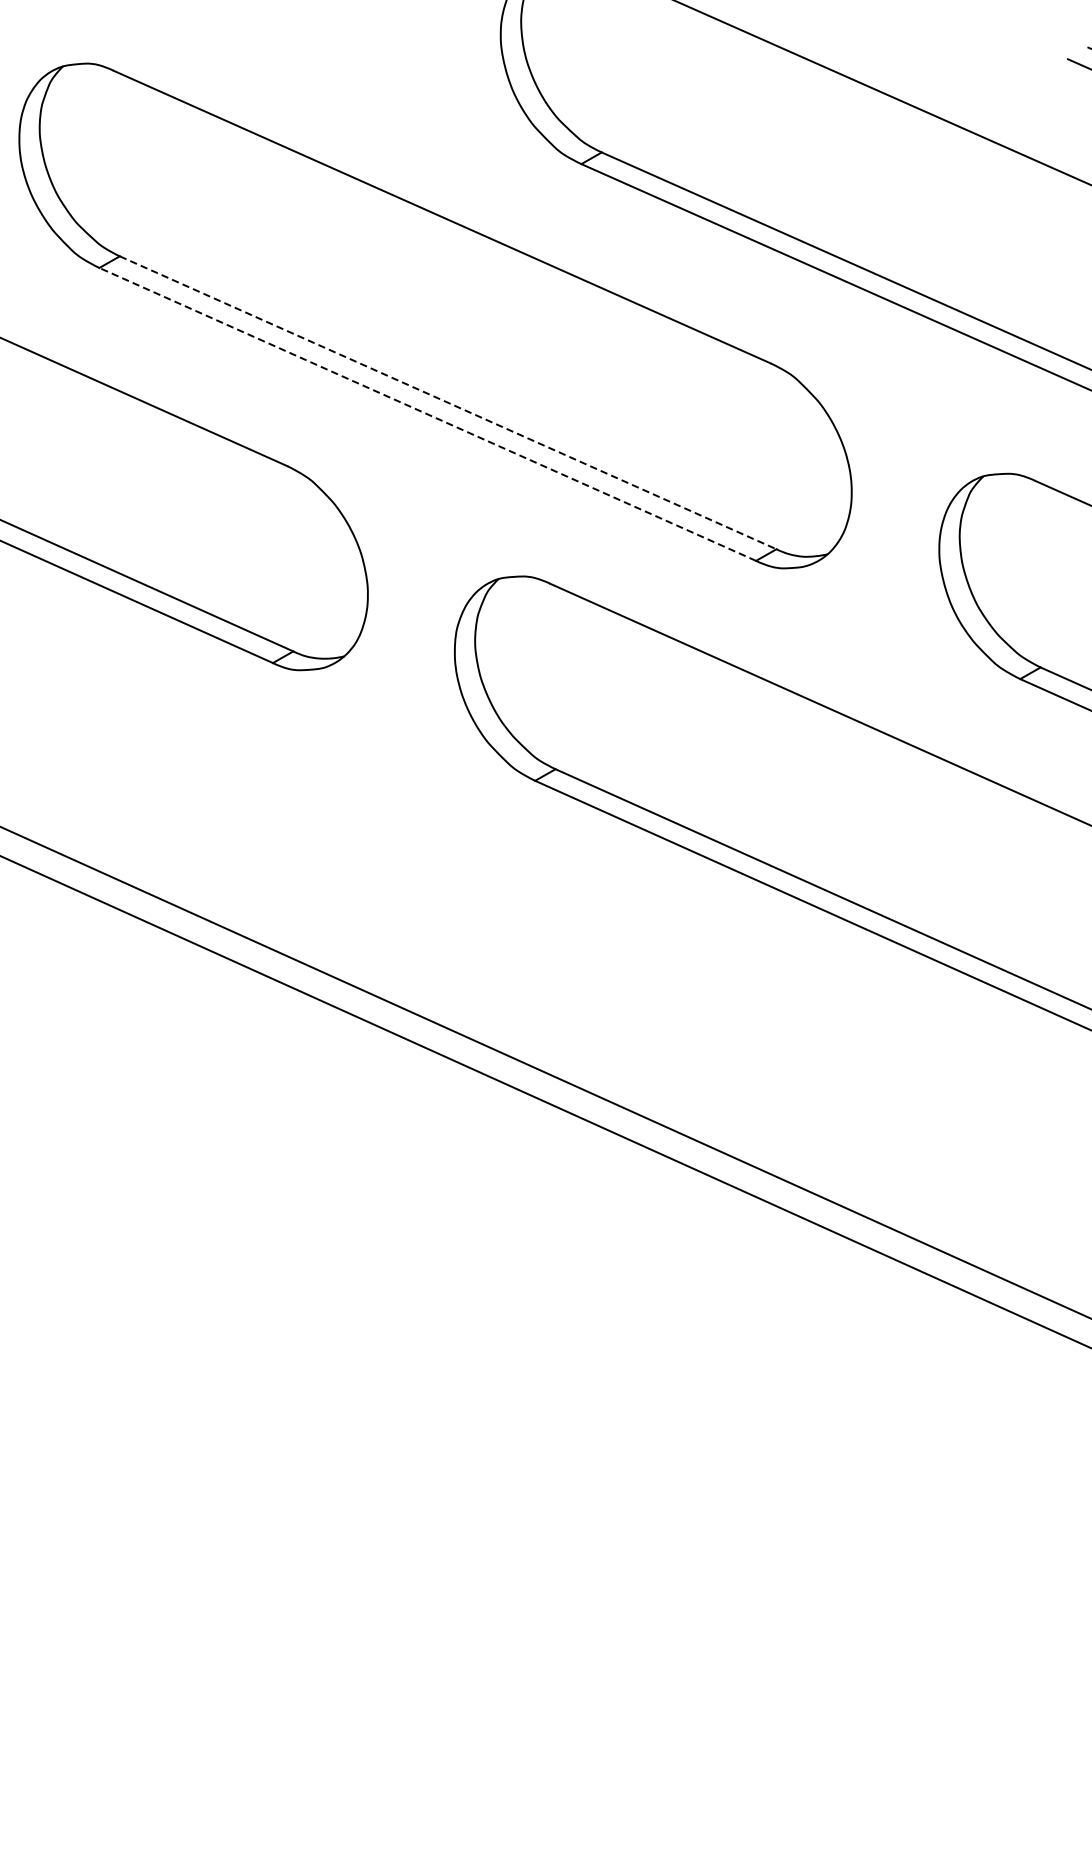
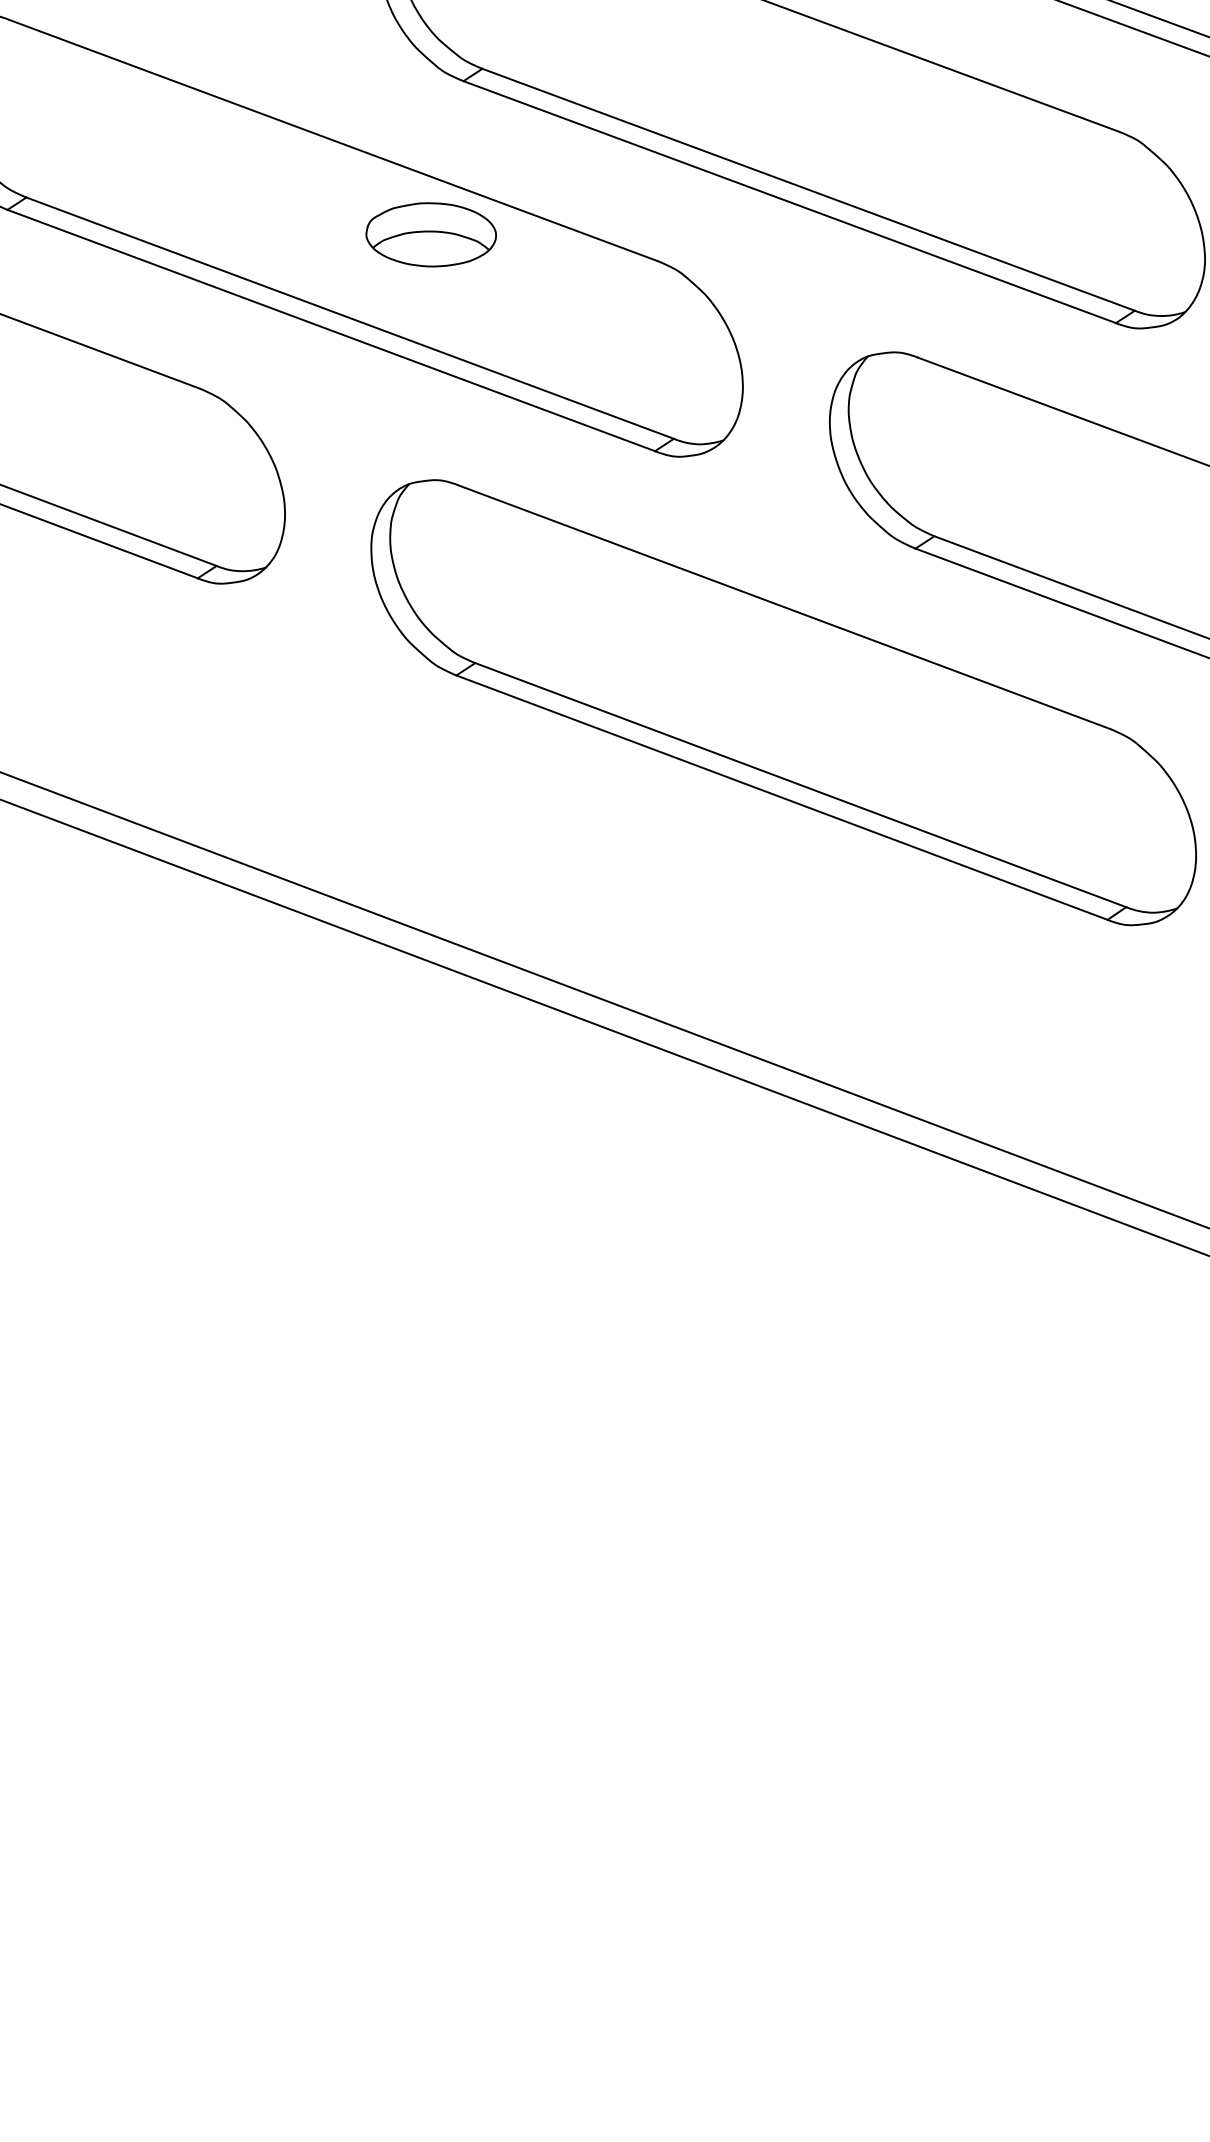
part: (537, 321) -> (430, 234), added
line: (448, 403) -> (350, 318), dashed -> solid
line: (426, 414) -> (330, 330), dashed -> solid

